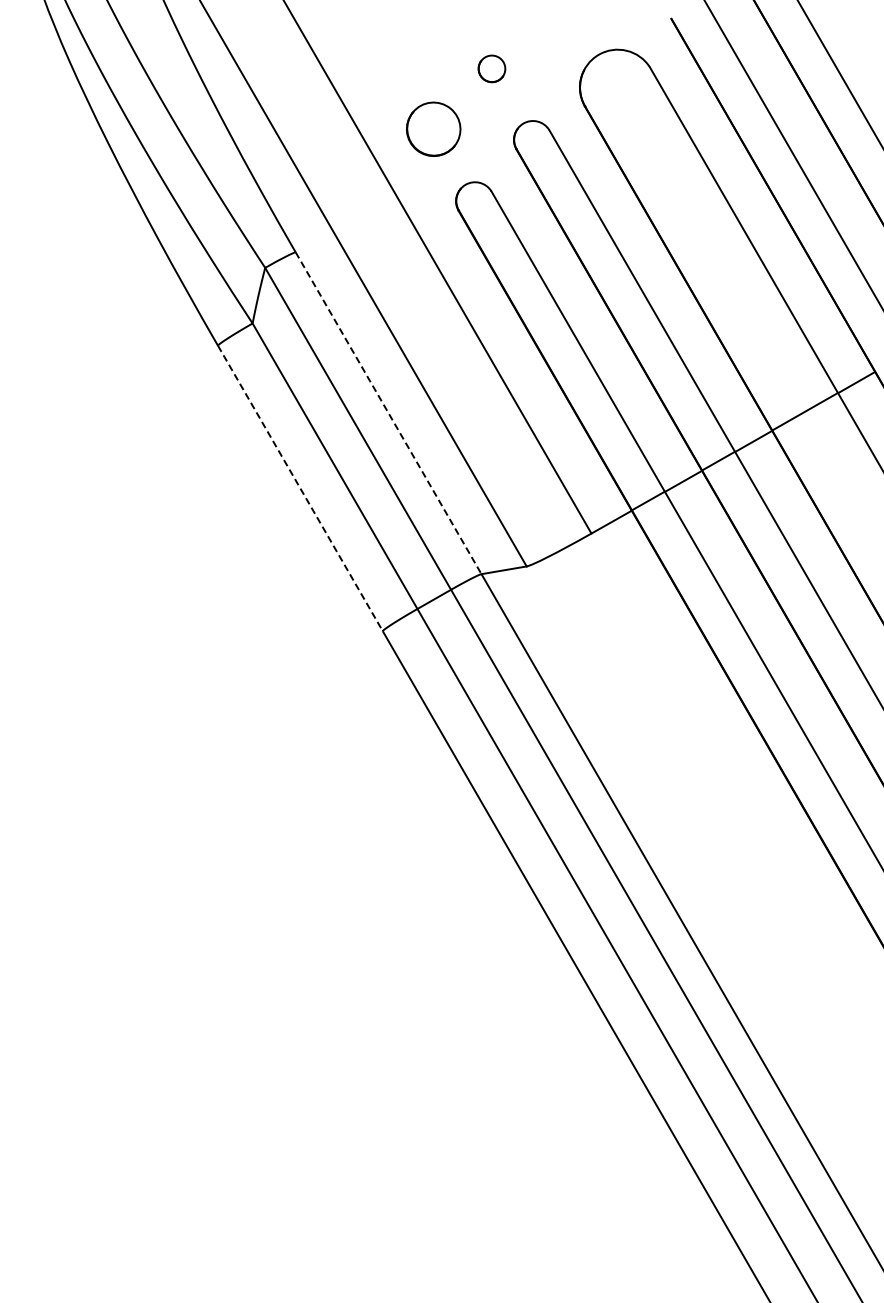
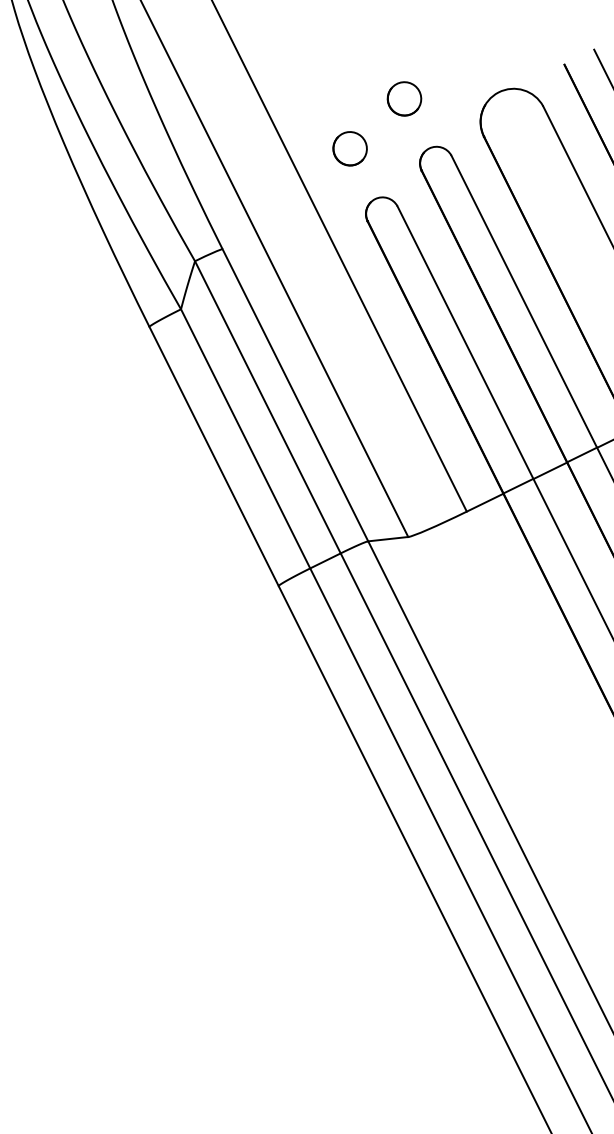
part: (491, 68) -> (404, 98), size x1.43
part: (433, 129) -> (350, 148), size x0.71
line: (388, 413) -> (295, 395), dashed -> solid
line: (300, 488) -> (214, 456), dashed -> solid

